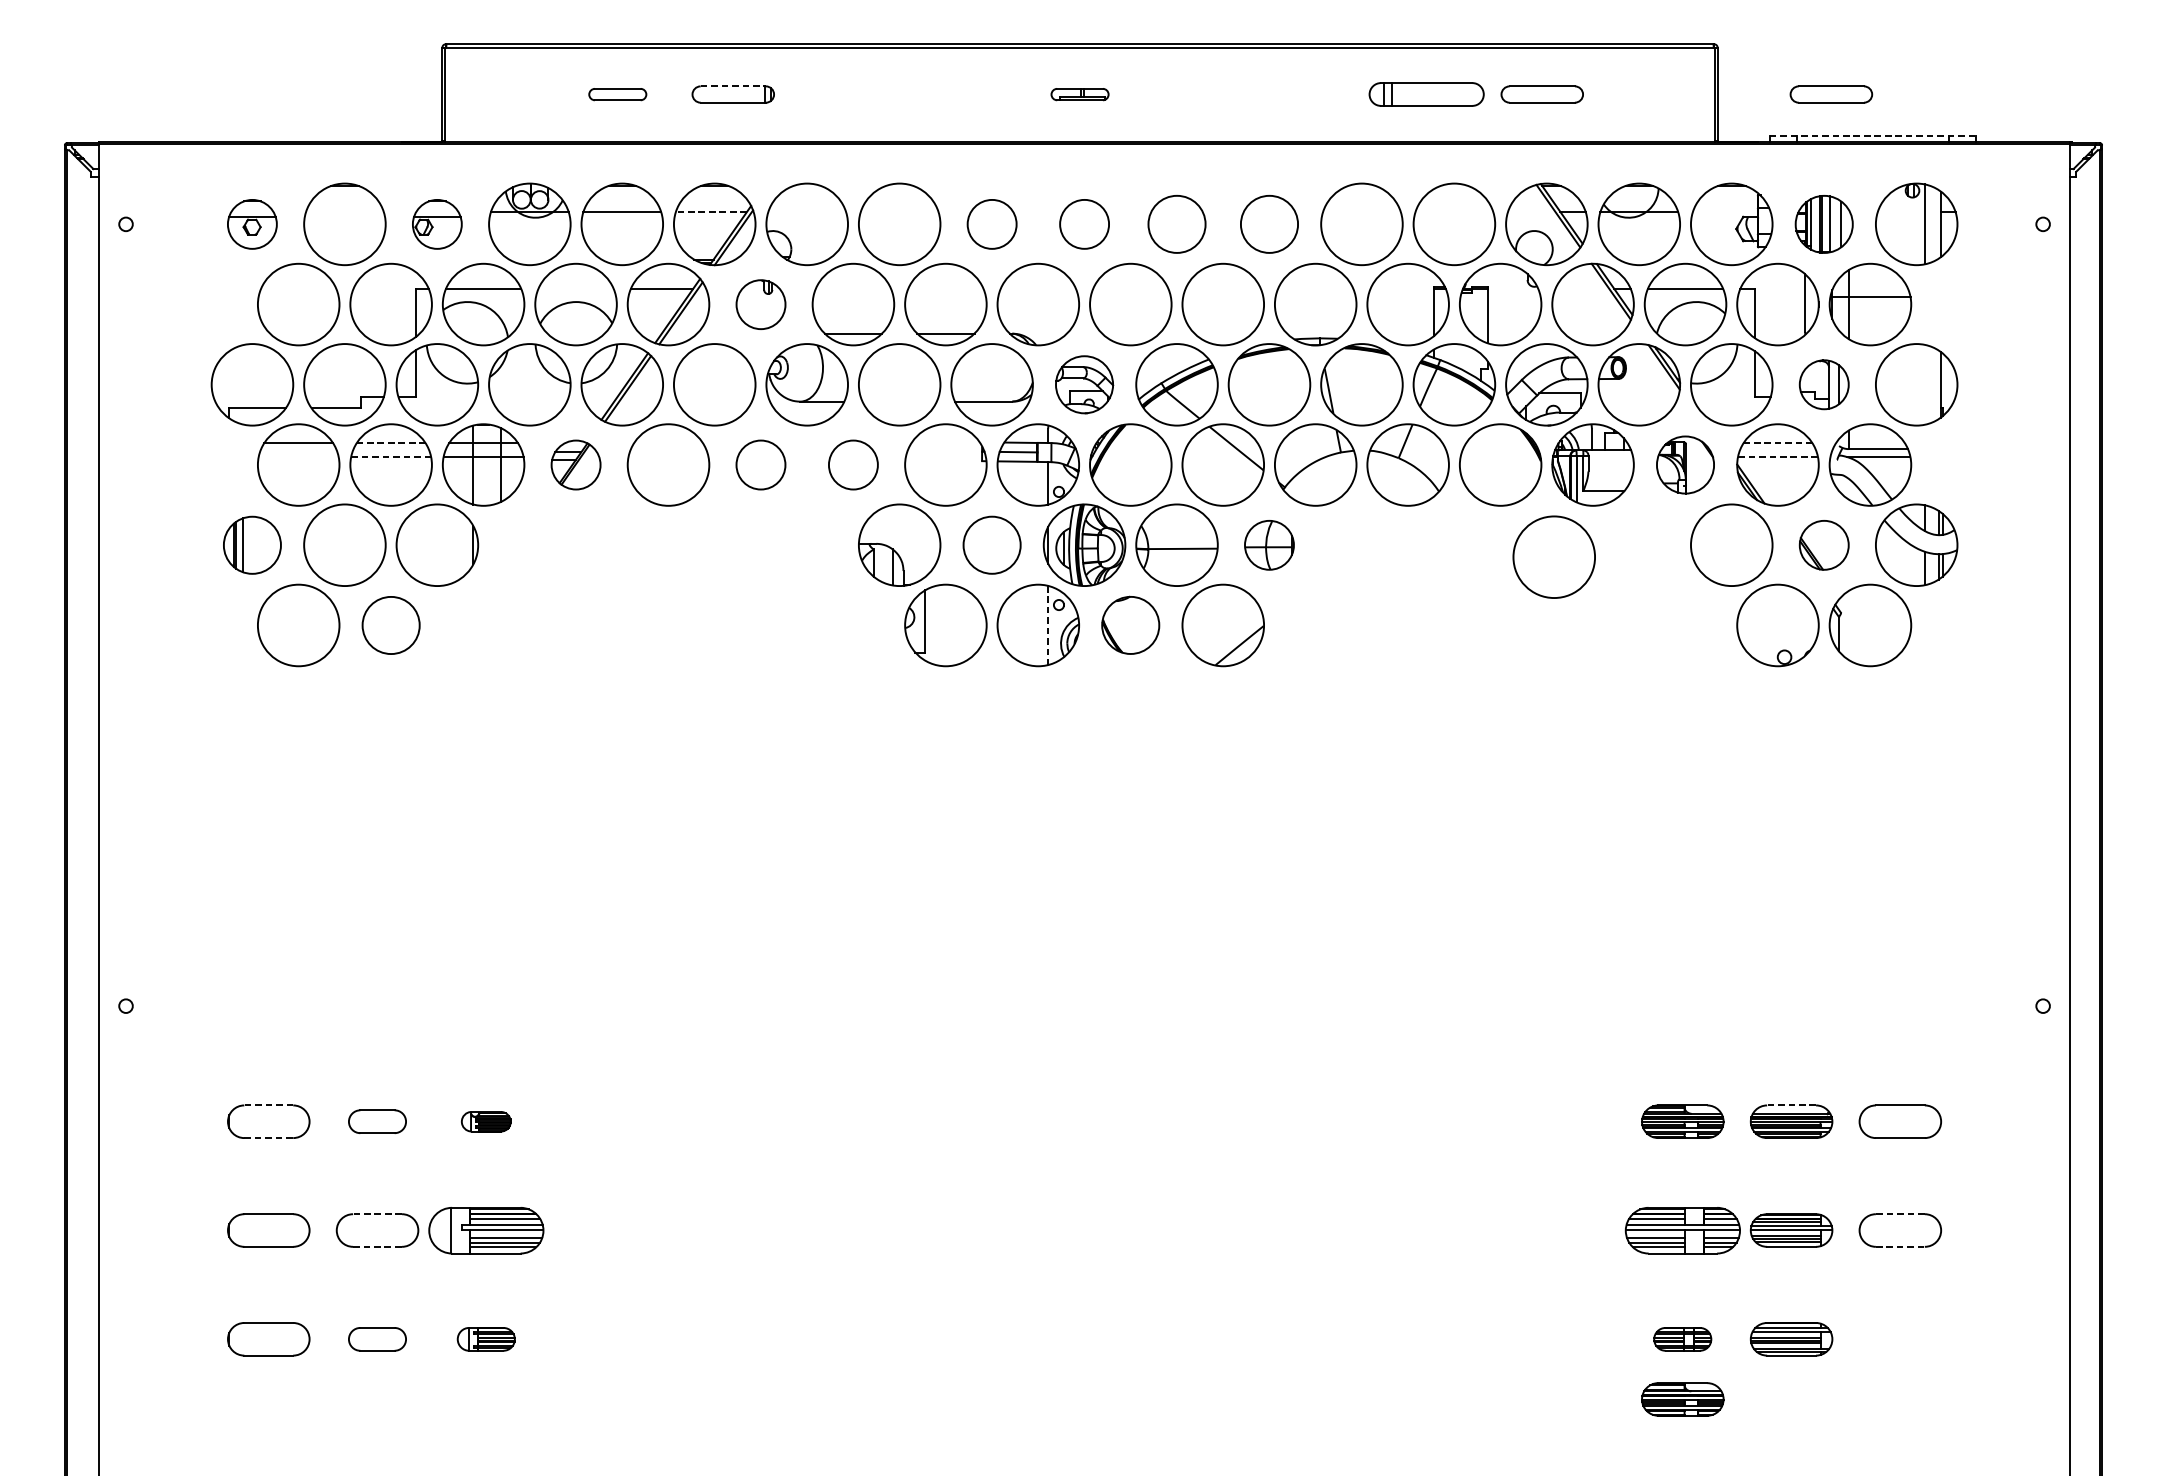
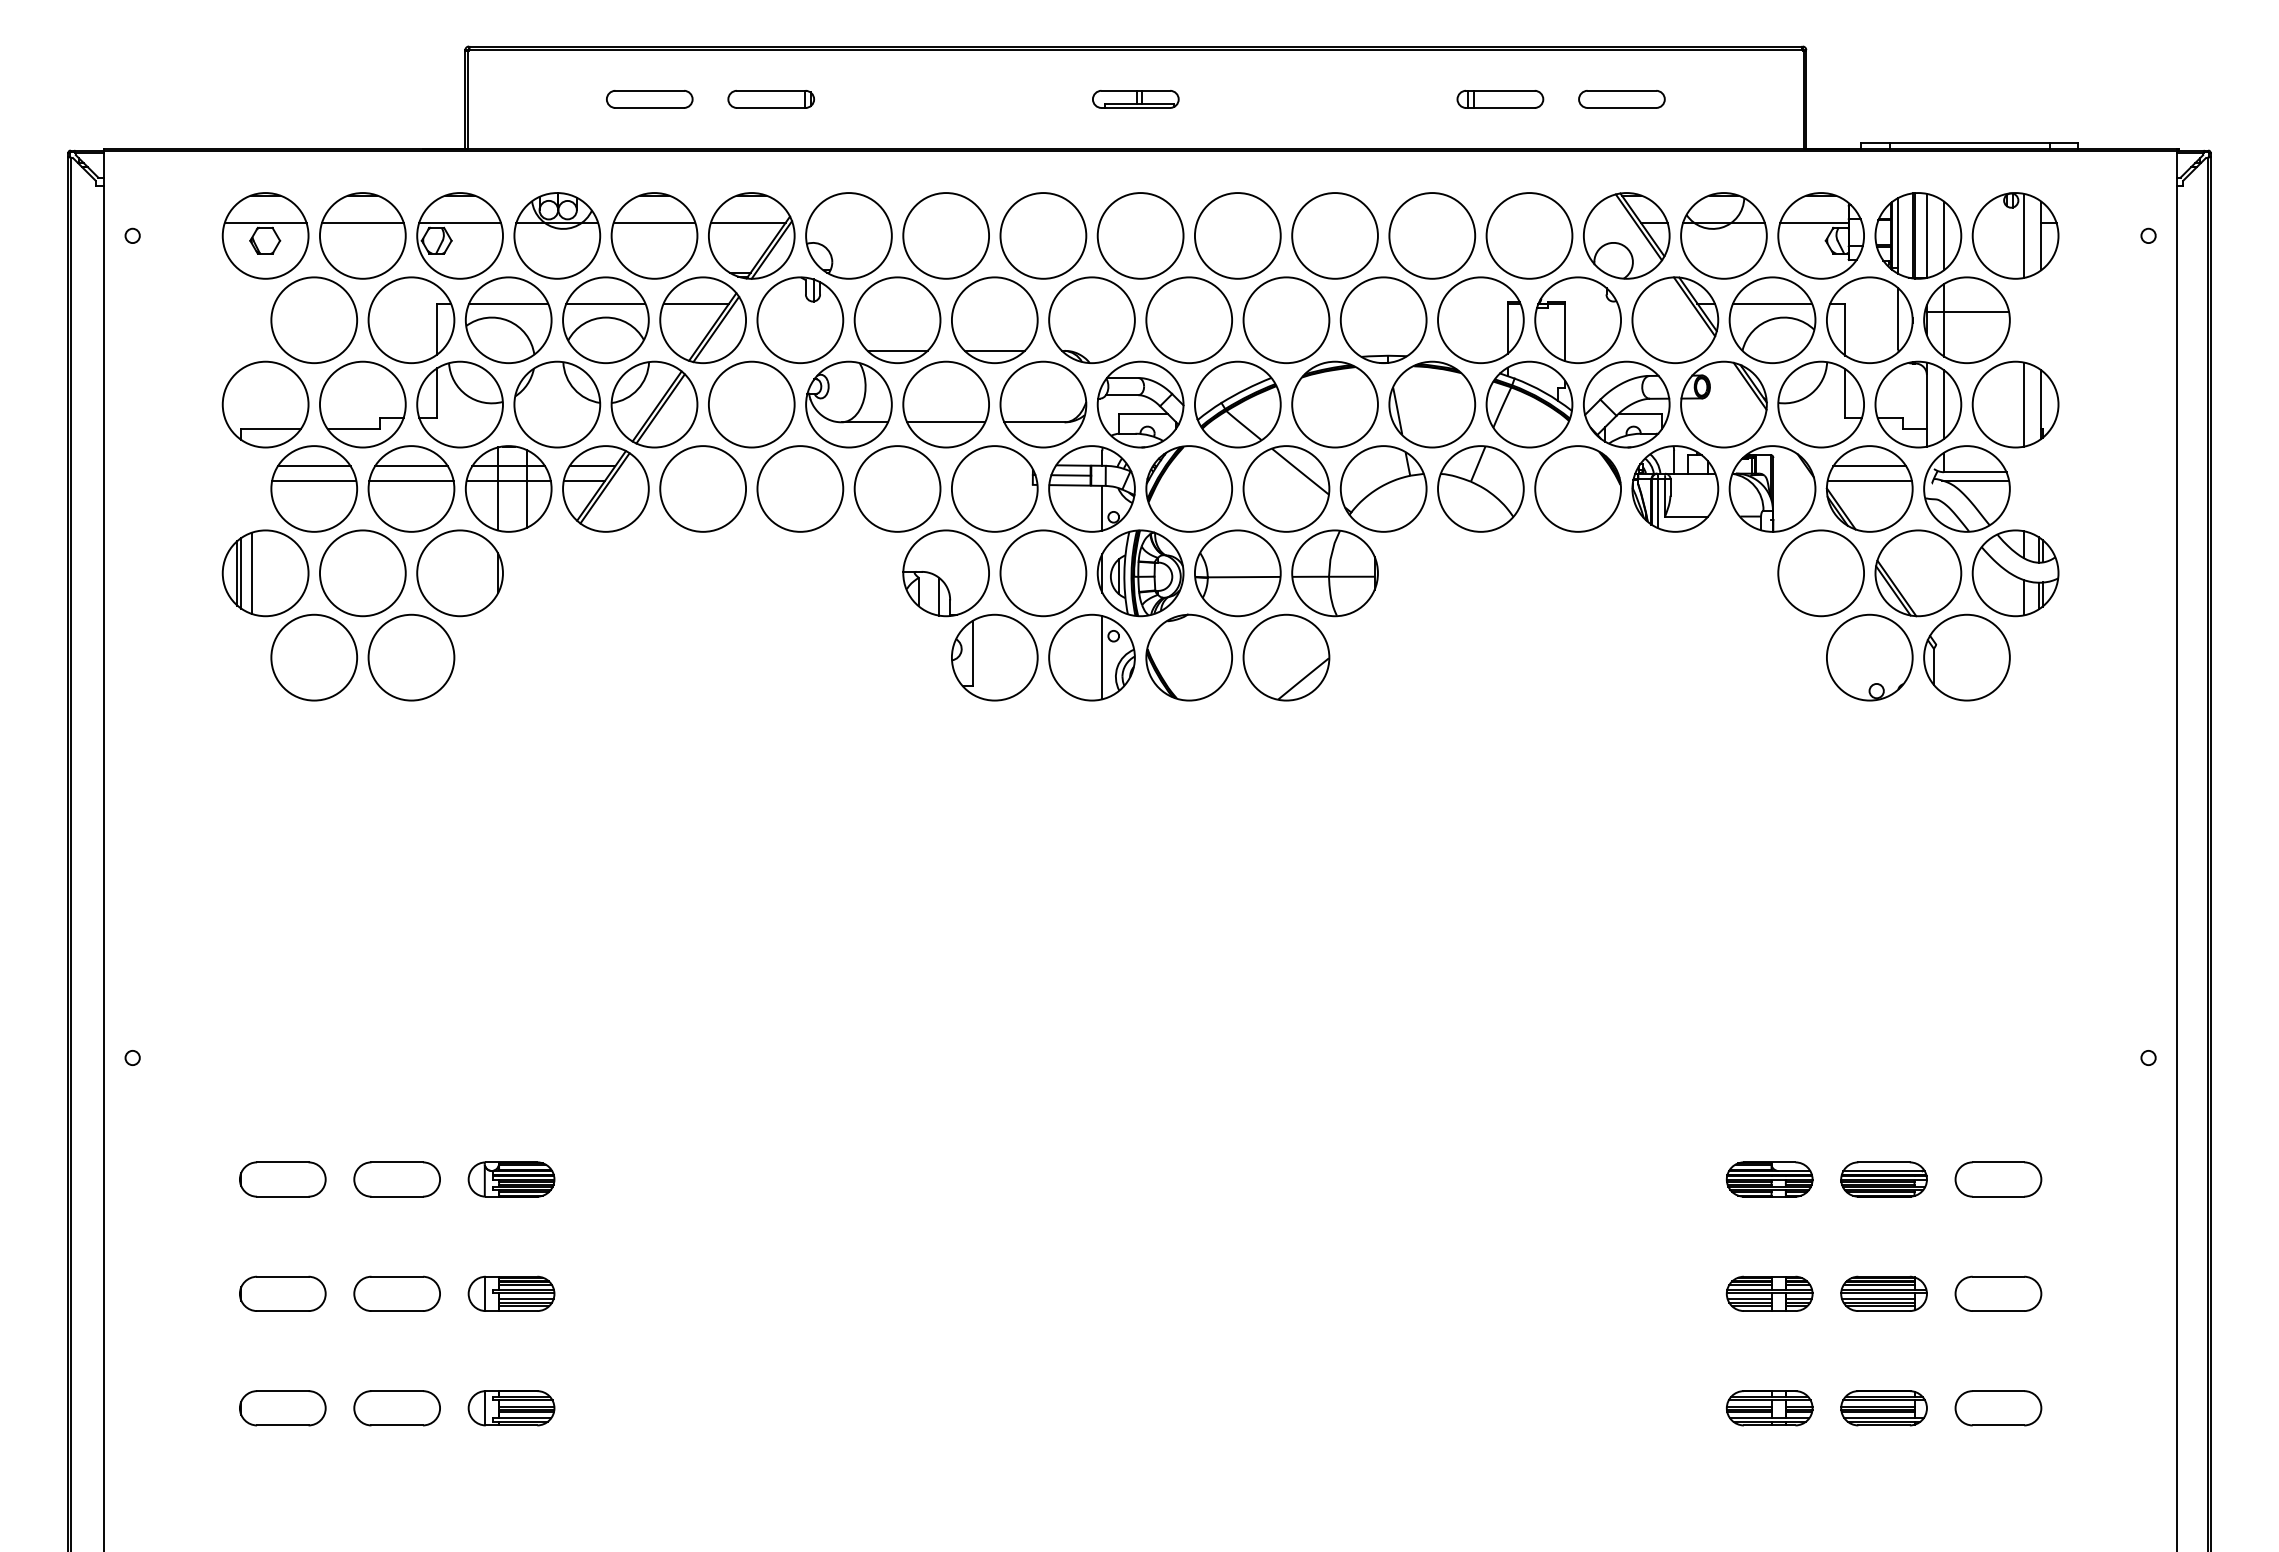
line: (733, 86) -> (771, 90), dashed -> solid
part: (617, 94) -> (649, 99), size x1.43
part: (1079, 94) -> (1135, 99), size x1.43
part: (1426, 94) -> (1500, 99), size x0.71
part: (1830, 94) -> (1925, 99), removed
line: (1872, 136) -> (1969, 143), dashed -> solid
line: (344, 211) -> (362, 222), added
line: (710, 211) -> (747, 222), dashed -> solid
line: (1725, 211) -> (1814, 222), added
part: (252, 223) -> (265, 235), size x1.67
part: (436, 223) -> (459, 235), size x1.67
circle: (992, 223) -> (1043, 235), size x1.67
circle: (1084, 223) -> (1140, 235), size x1.67
circle: (1176, 223) -> (1237, 235), size x1.43
circle: (1268, 223) -> (1334, 235), size x1.43
part: (1824, 223) -> (1918, 235), size x1.43
line: (575, 288) -> (605, 303), added
part: (761, 304) -> (800, 320), size x1.67
part: (1084, 384) -> (1140, 404), size x1.43
part: (1824, 384) -> (1918, 404), size x1.67
line: (1925, 384) -> (2024, 404), added
line: (899, 401) -> (946, 422), added
line: (391, 443) -> (411, 466), dashed -> solid
line: (1778, 443) -> (1870, 466), dashed -> solid
line: (298, 456) -> (314, 480), added
line: (390, 456) -> (410, 480), dashed -> solid
line: (1777, 456) -> (1869, 480), dashed -> solid
part: (575, 464) -> (605, 488), size x1.67
circle: (761, 464) -> (800, 488), size x1.67
circle: (853, 464) -> (897, 488), size x1.67
part: (1685, 464) -> (1772, 488), size x1.43
part: (252, 545) -> (265, 573), size x1.43
circle: (992, 545) -> (1043, 573), size x1.43
part: (1268, 545) -> (1334, 573), size x1.67
part: (1824, 545) -> (1918, 573), size x1.67
circle: (1554, 556) -> (1634, 585), removed
circle: (391, 625) -> (411, 657), size x1.43
line: (1048, 625) -> (1102, 657), dashed -> solid
part: (1130, 625) -> (1188, 657), size x1.43
line: (268, 1105) -> (282, 1162), dashed -> solid
line: (1791, 1105) -> (1884, 1162), dashed -> solid
part: (376, 1121) -> (396, 1179), size x1.43
part: (486, 1121) -> (511, 1179), size x1.67
line: (268, 1137) -> (282, 1196), dashed -> solid
line: (377, 1213) -> (397, 1276), dashed -> solid
line: (1900, 1213) -> (1998, 1276), dashed -> solid
part: (486, 1230) -> (511, 1293), size x0.71
part: (1682, 1230) -> (1769, 1293), size x0.71
line: (377, 1247) -> (397, 1311), dashed -> solid
line: (1900, 1247) -> (1998, 1311), dashed -> solid
part: (376, 1339) -> (396, 1408), size x1.43
part: (486, 1339) -> (511, 1408), size x1.43
part: (1682, 1339) -> (1769, 1408), size x1.43
part: (1900, 1339) -> (1998, 1408), added
part: (1682, 1399) -> (1769, 1471), removed

